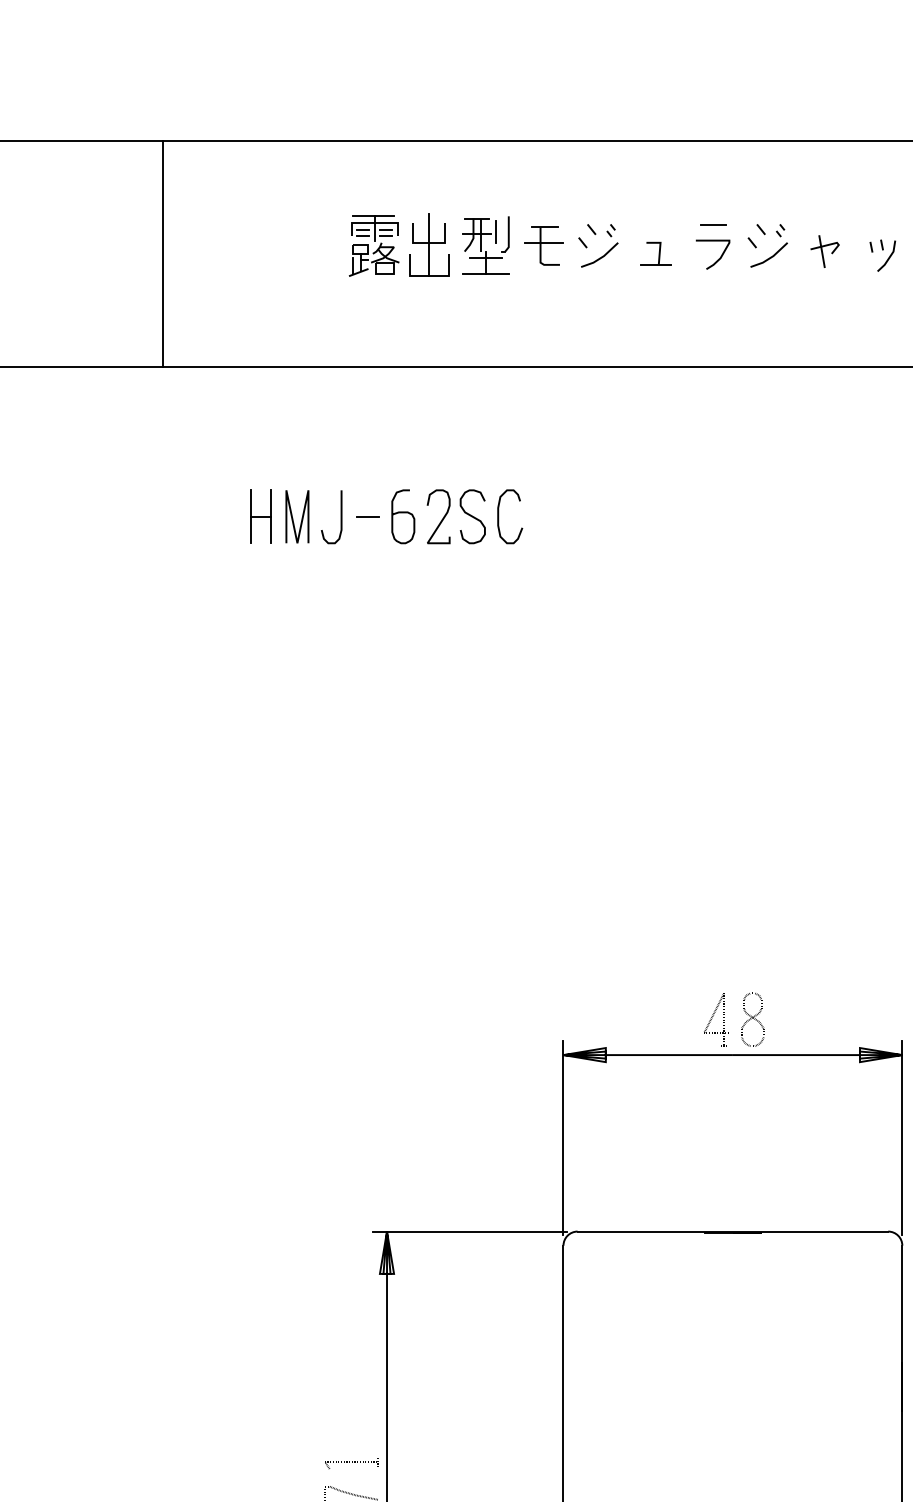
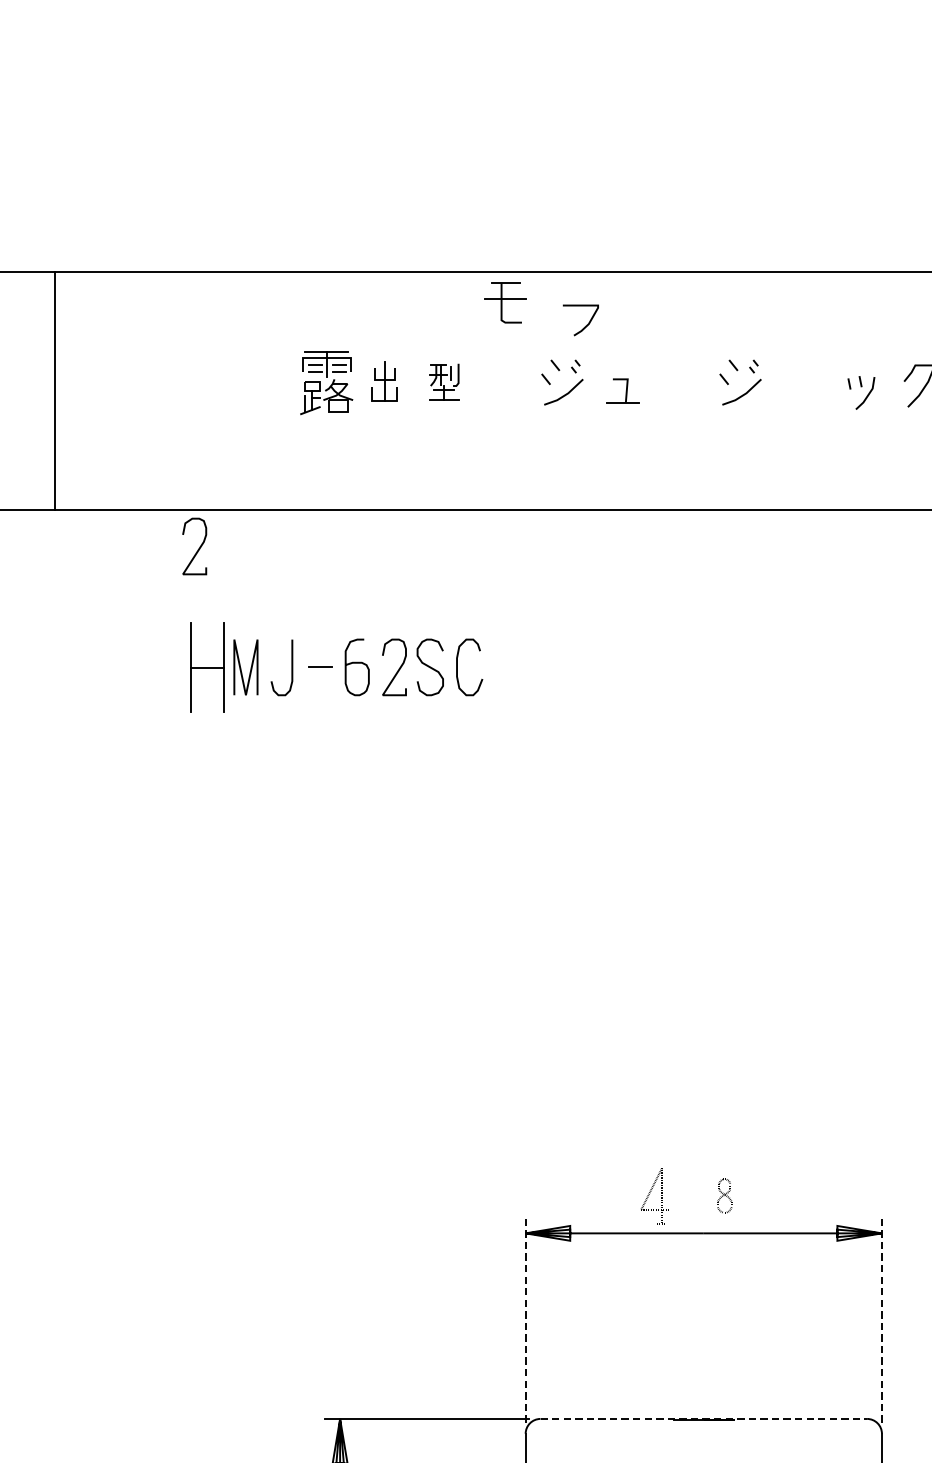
line: (713, 225) -> (683, 361), removed
part: (429, 244) -> (384, 381), size x0.6
part: (485, 245) -> (443, 382), size x0.6
part: (543, 245) -> (504, 302), moved
part: (824, 251) -> (800, 388), removed
line: (162, 253) -> (54, 390), moved
curve: (717, 259) -> (585, 325), moved
curve: (251, 404) -> (197, 549), added
part: (260, 516) -> (207, 667), size x1.6
part: (716, 1019) -> (653, 1195), moved
part: (752, 1019) -> (724, 1195), size x0.6
line: (563, 1137) -> (525, 1320), solid -> dashed
line: (902, 1137) -> (882, 1320), solid -> dashed
line: (733, 1231) -> (704, 1418), solid -> dashed

